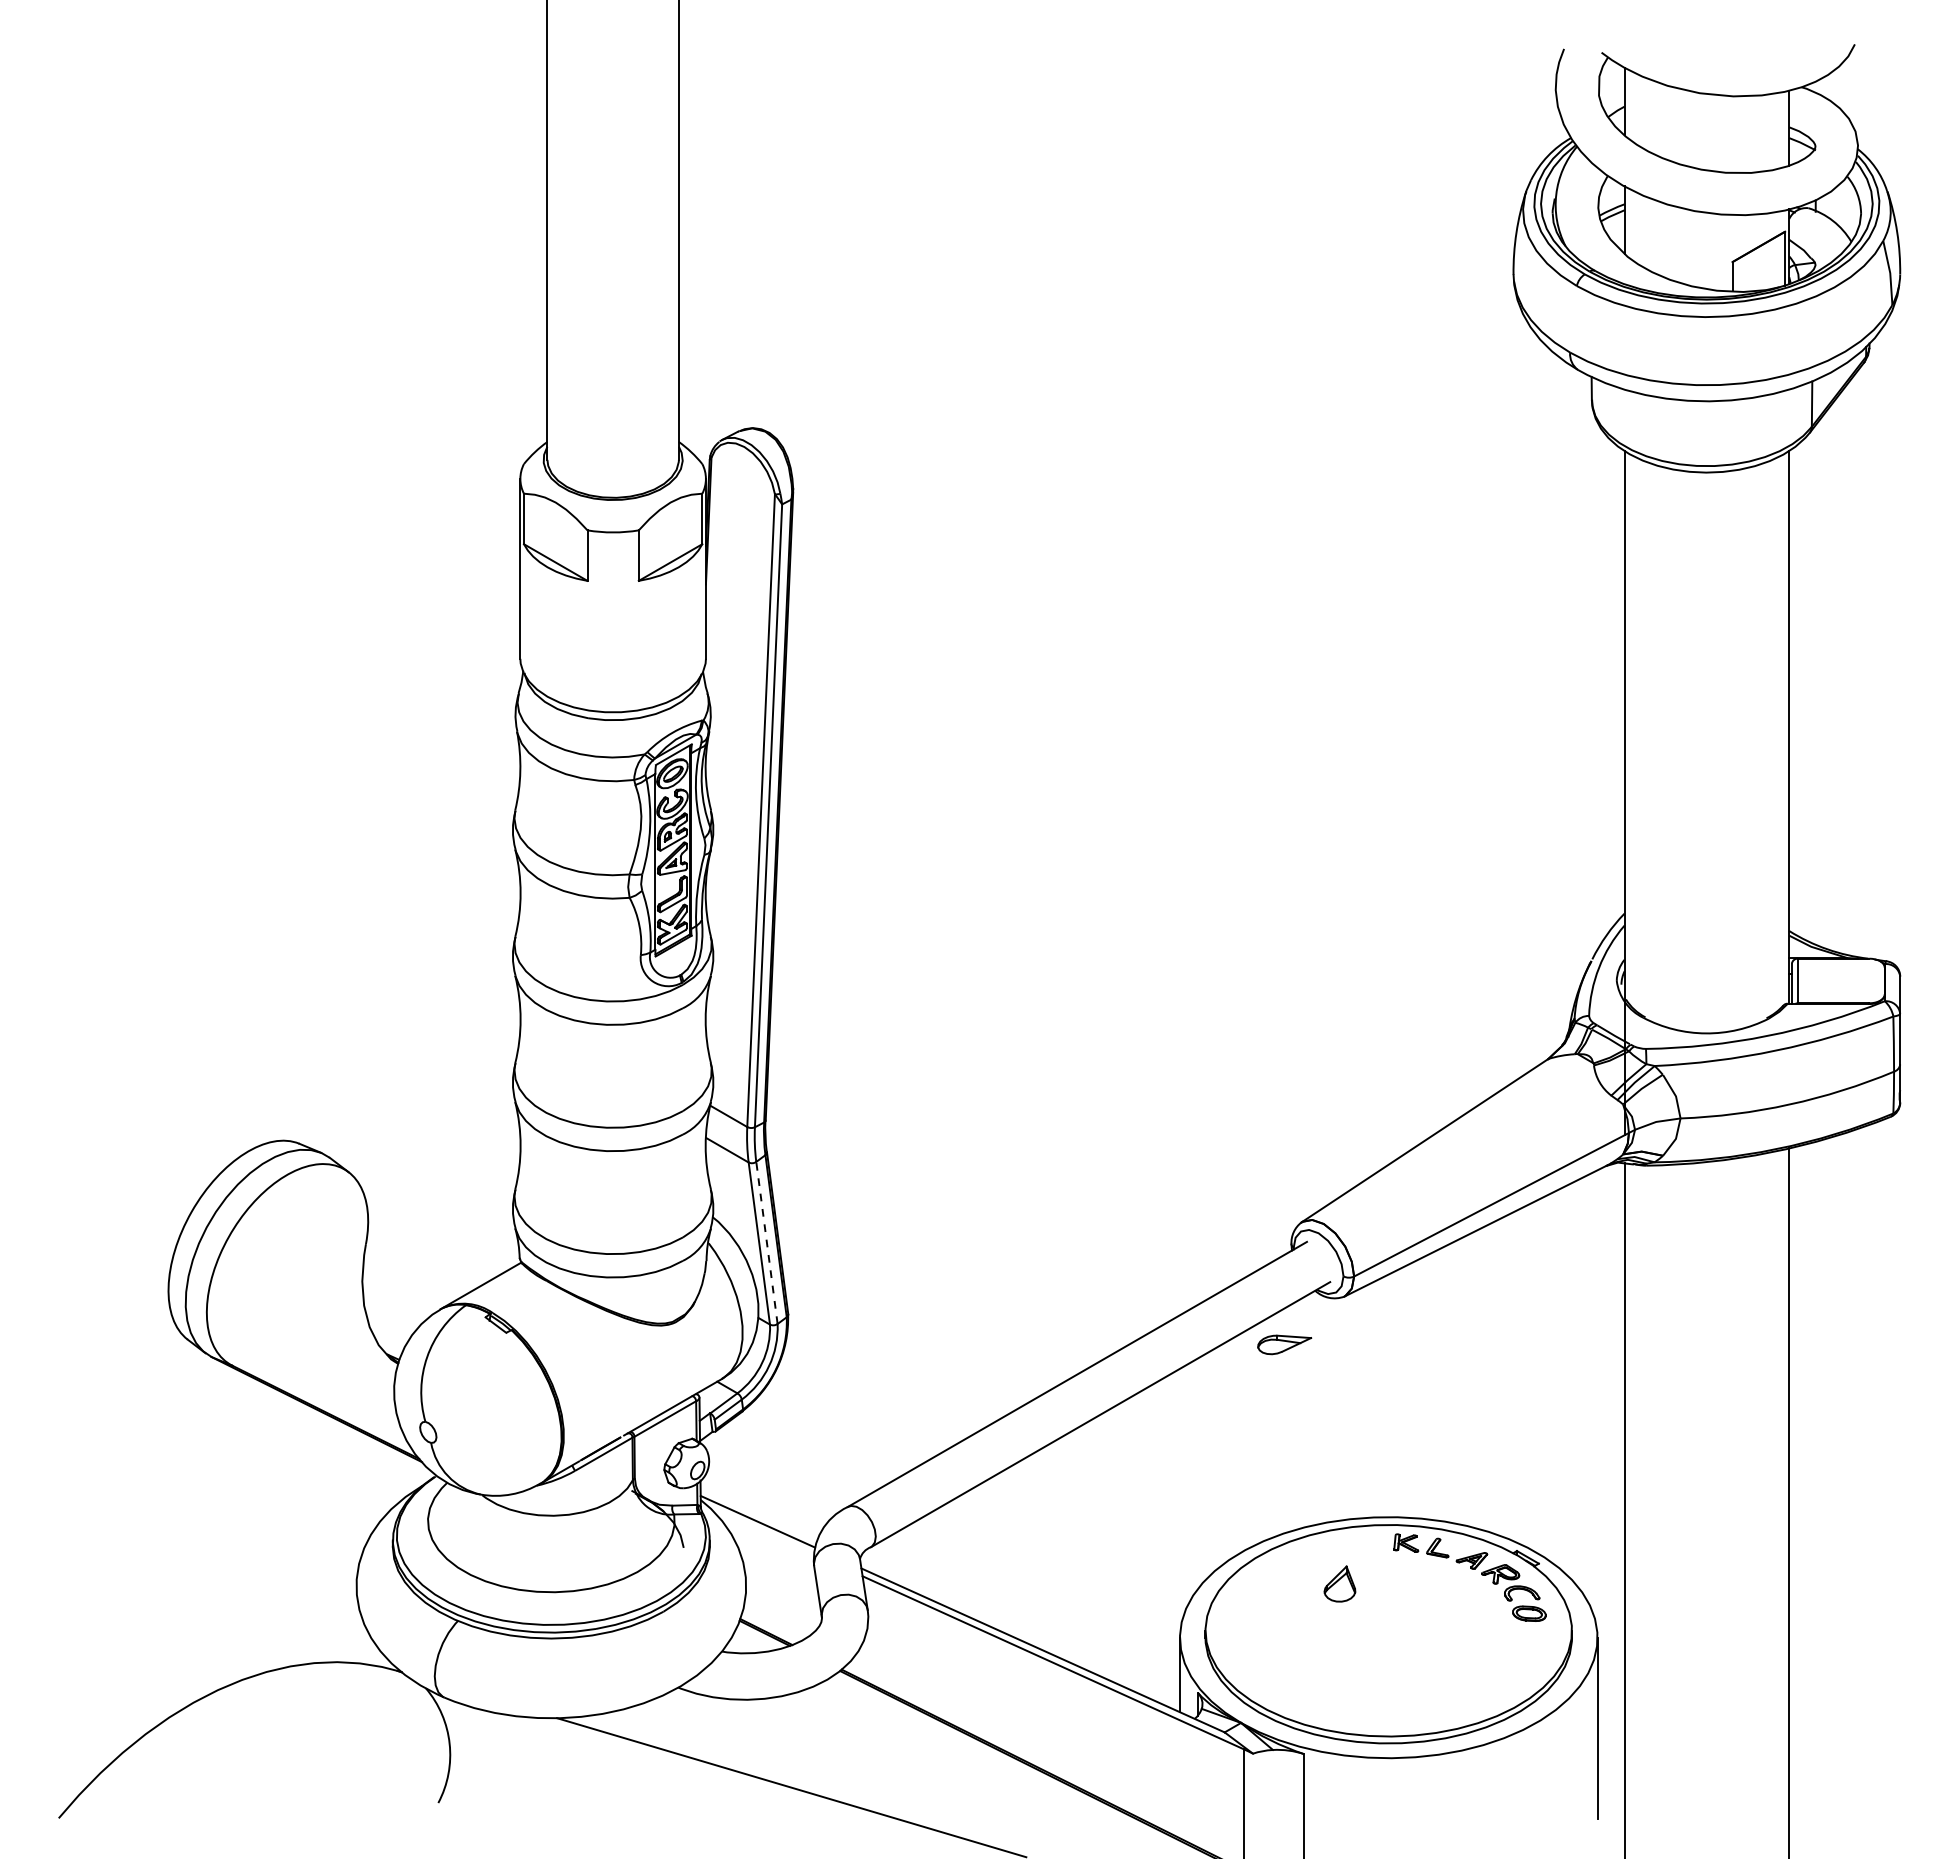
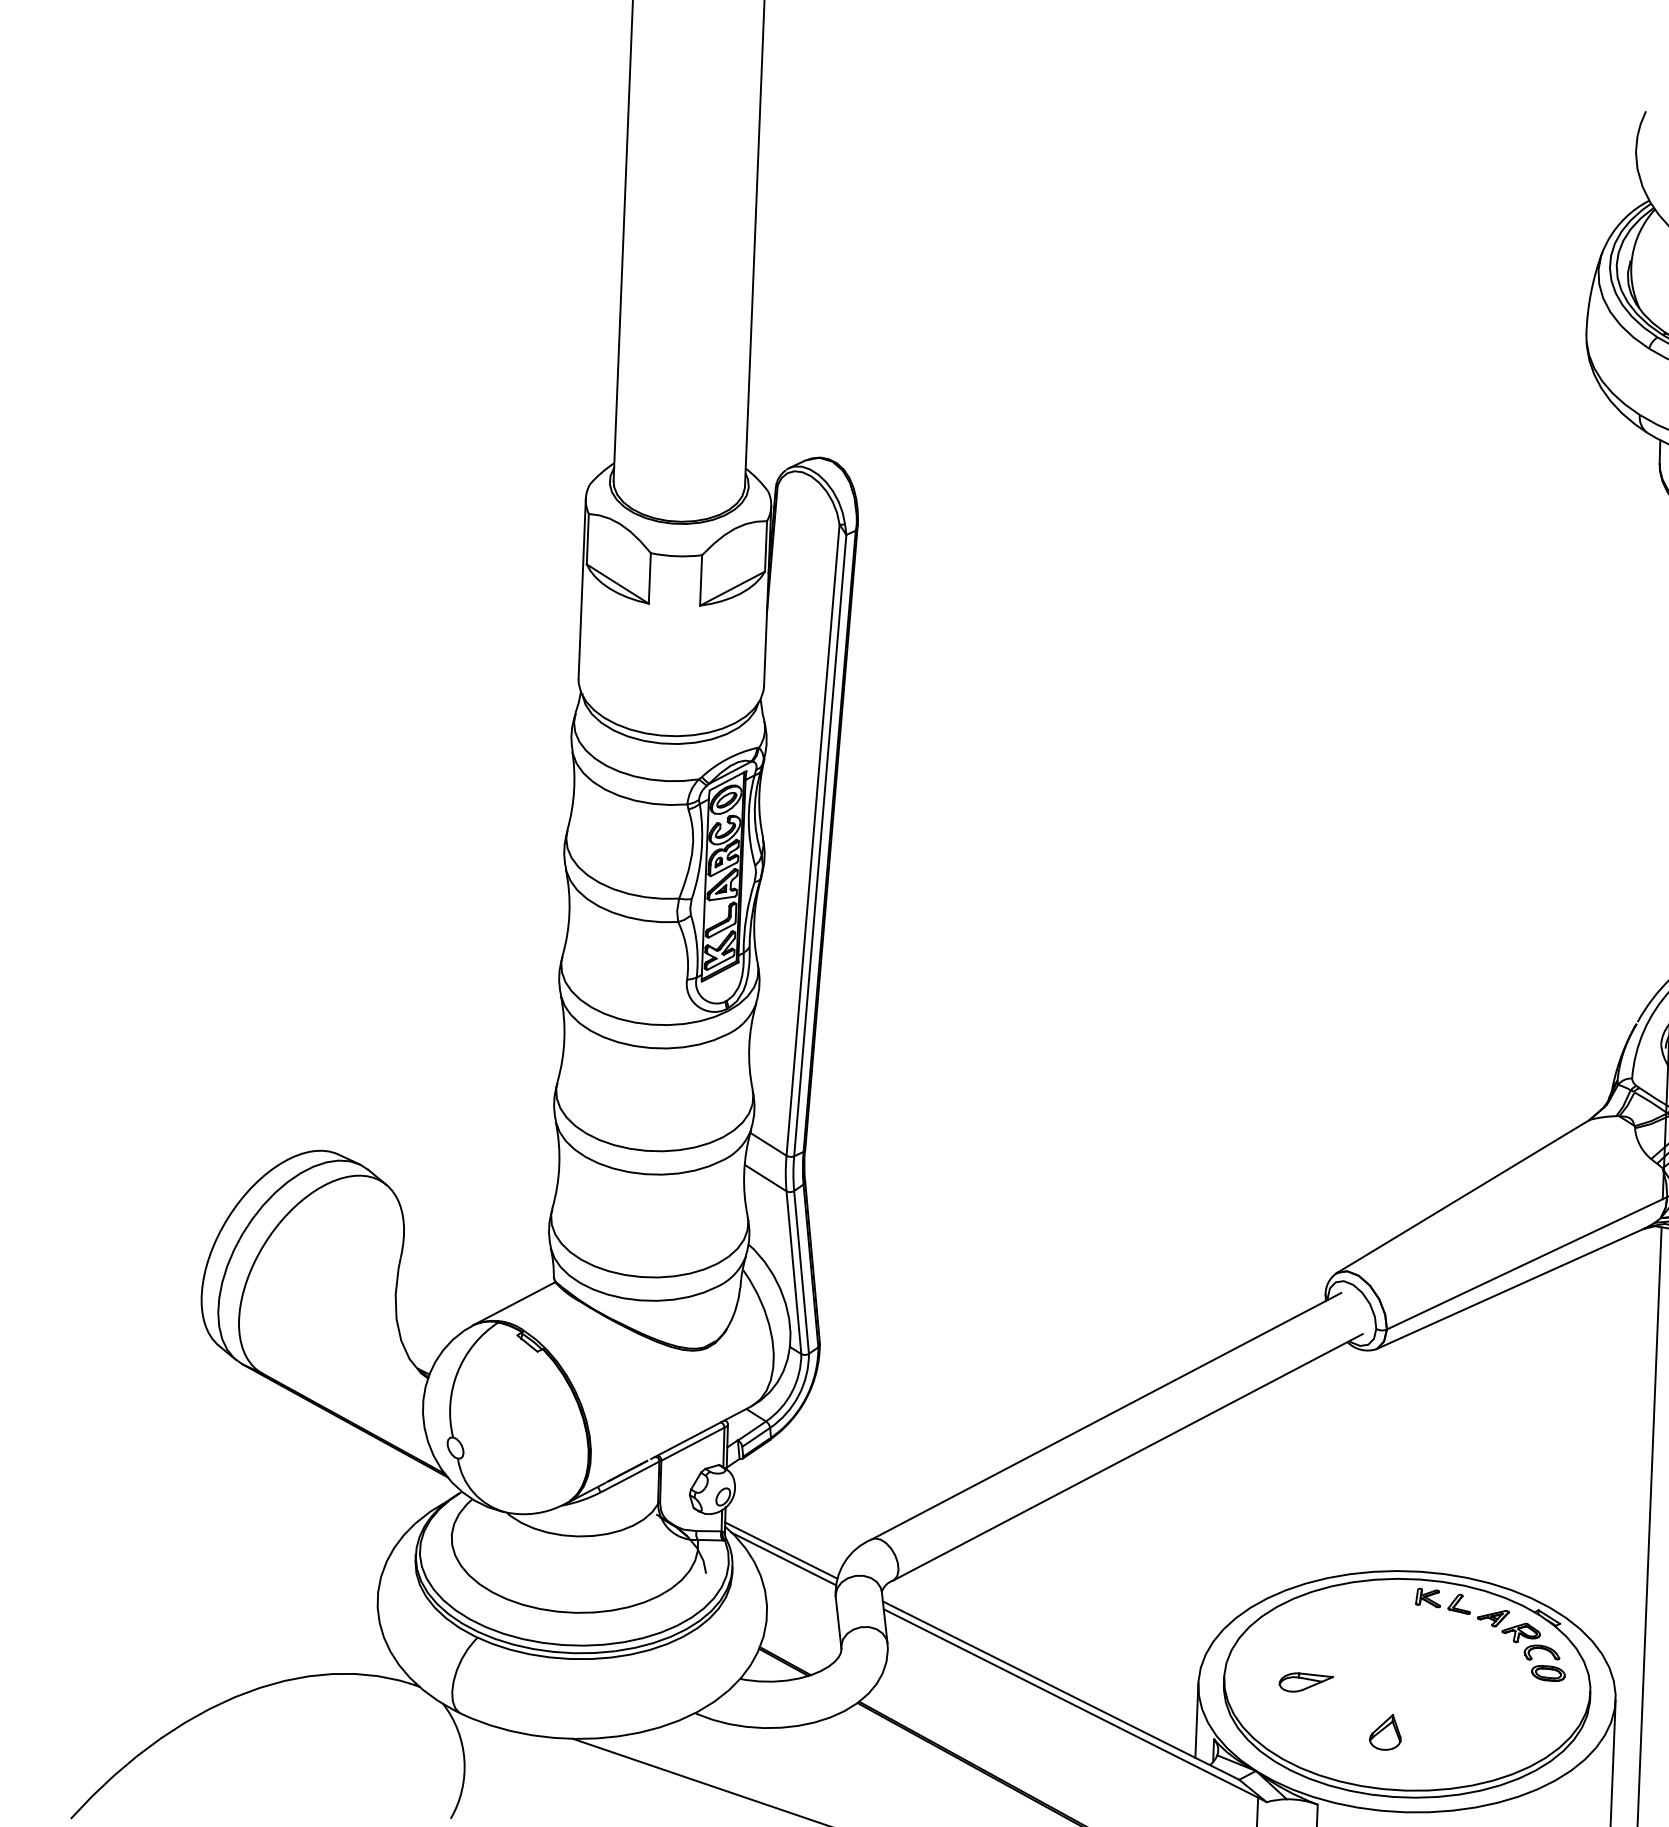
line: (766, 1242) -> (801, 1271), dashed -> solid
part: (1284, 1344) -> (1306, 1682), moved
line: (760, 1529) -> (783, 1558), added
part: (1339, 1583) -> (1385, 1731), moved

